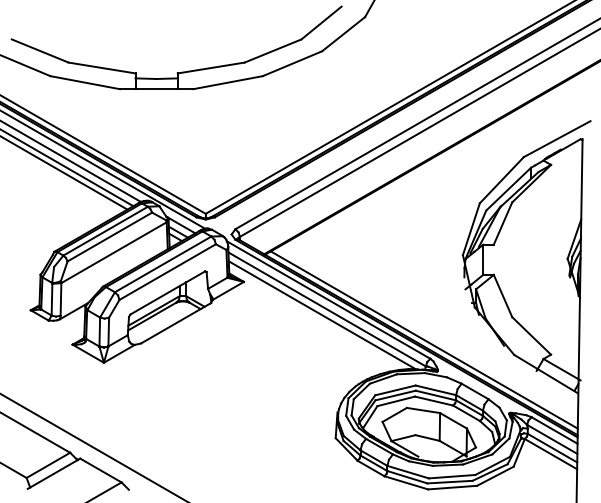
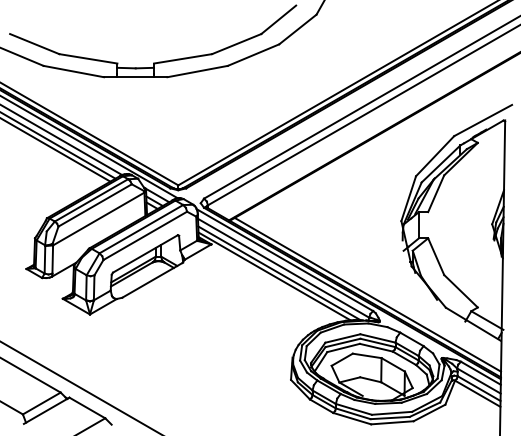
line: (316, 318) -> (274, 276), added

